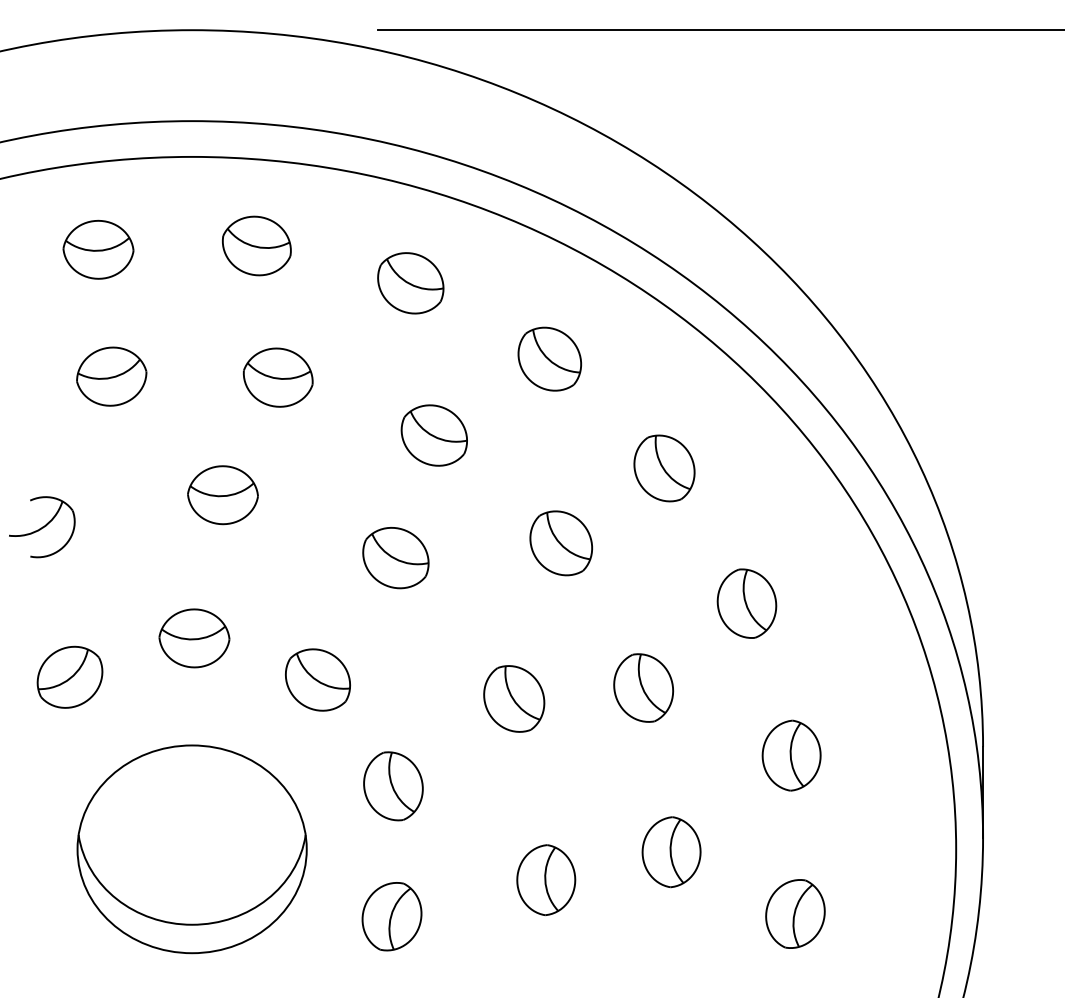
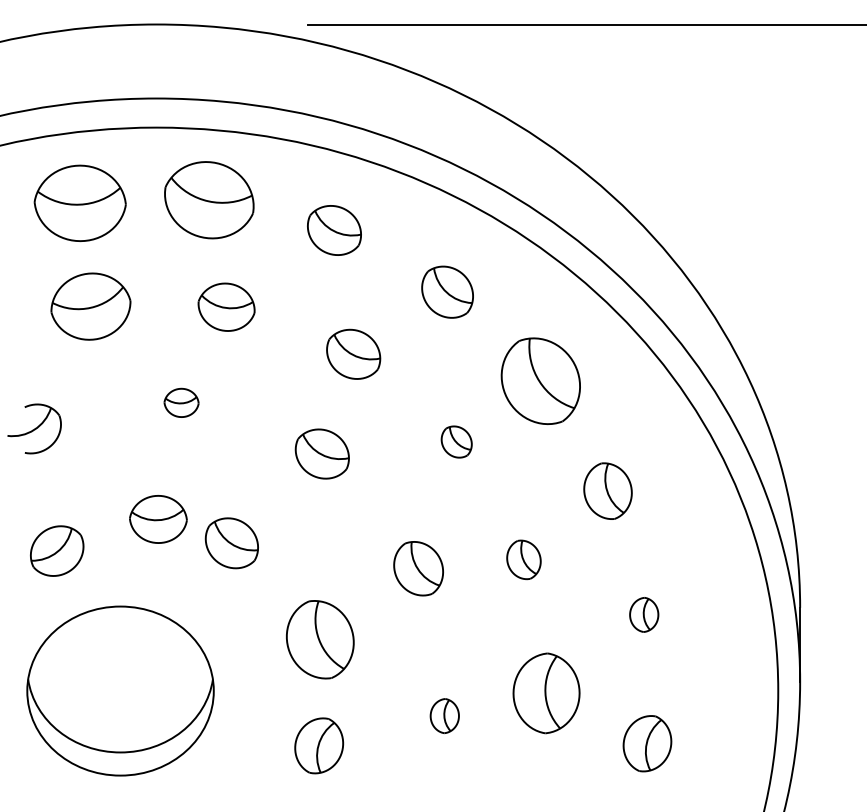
part: (255, 245) -> (208, 199), size x1.6
part: (98, 248) -> (80, 202), size x1.6
part: (112, 375) -> (91, 305), size x1.4
part: (663, 467) -> (540, 380), size x1.6
part: (222, 494) -> (181, 402), size x0.6
part: (560, 542) -> (456, 441), size x0.6
part: (317, 680) -> (231, 543), moved
part: (643, 687) -> (523, 559), size x0.7
part: (790, 755) -> (643, 614), size x0.6
part: (393, 785) -> (320, 639), size x1.4
part: (192, 848) -> (120, 690), moved
part: (671, 852) -> (546, 693), size x1.4
part: (546, 879) -> (444, 715), size x0.6

